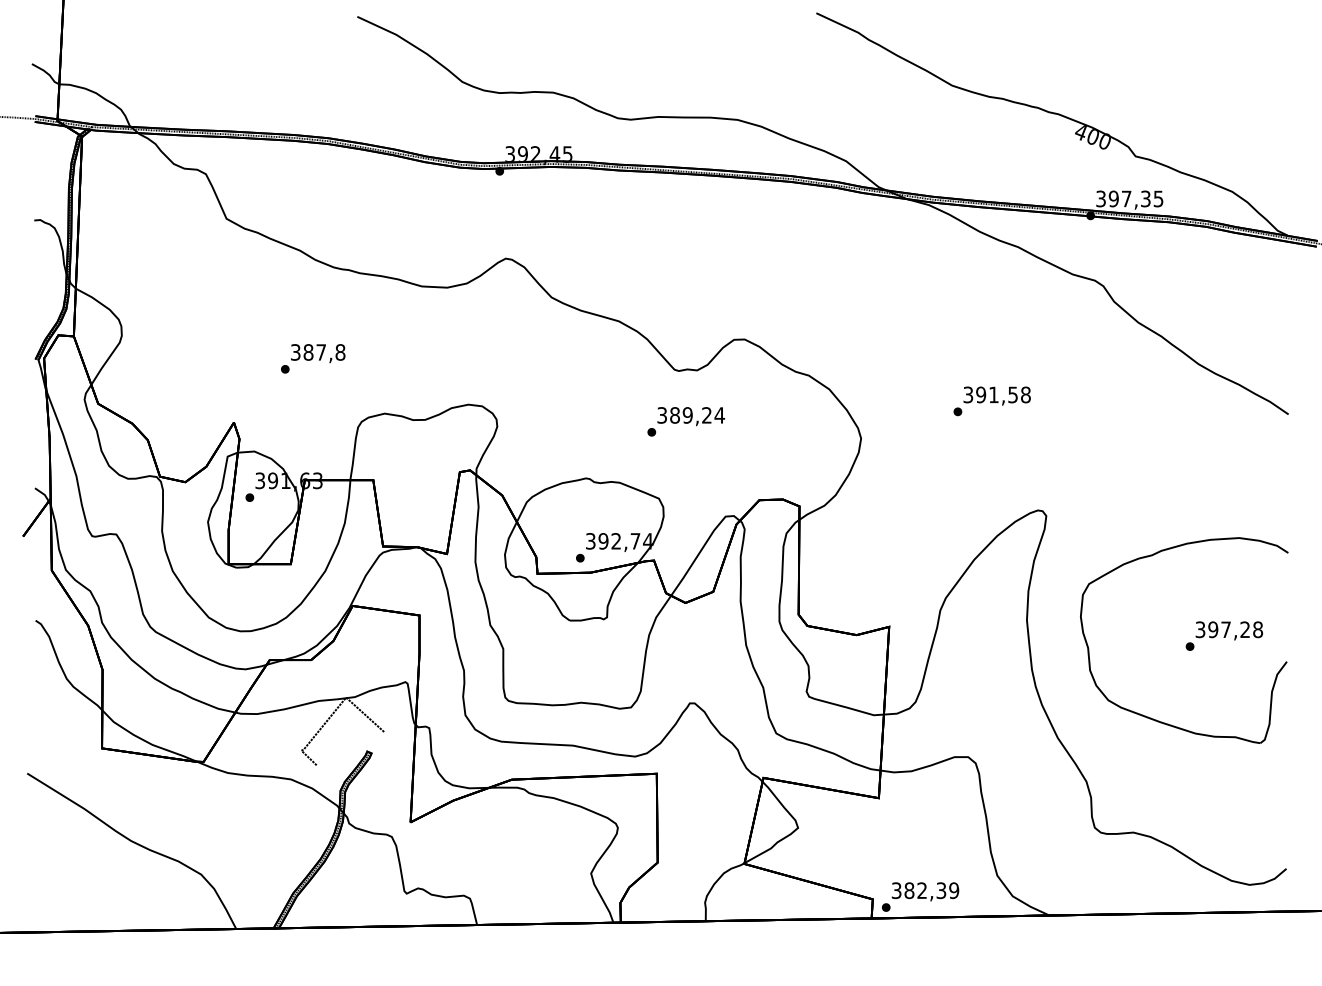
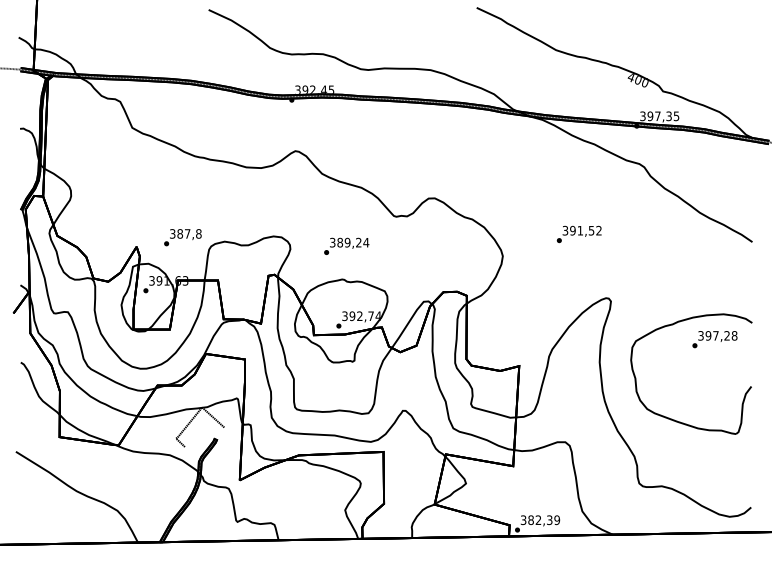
text: (312, 358) -> (182, 237), moved
text: (1024, 394) -> (598, 230), 391,58 -> 391,52
text: (685, 420) -> (346, 245), moved
text: (1223, 636) -> (714, 339), moved

